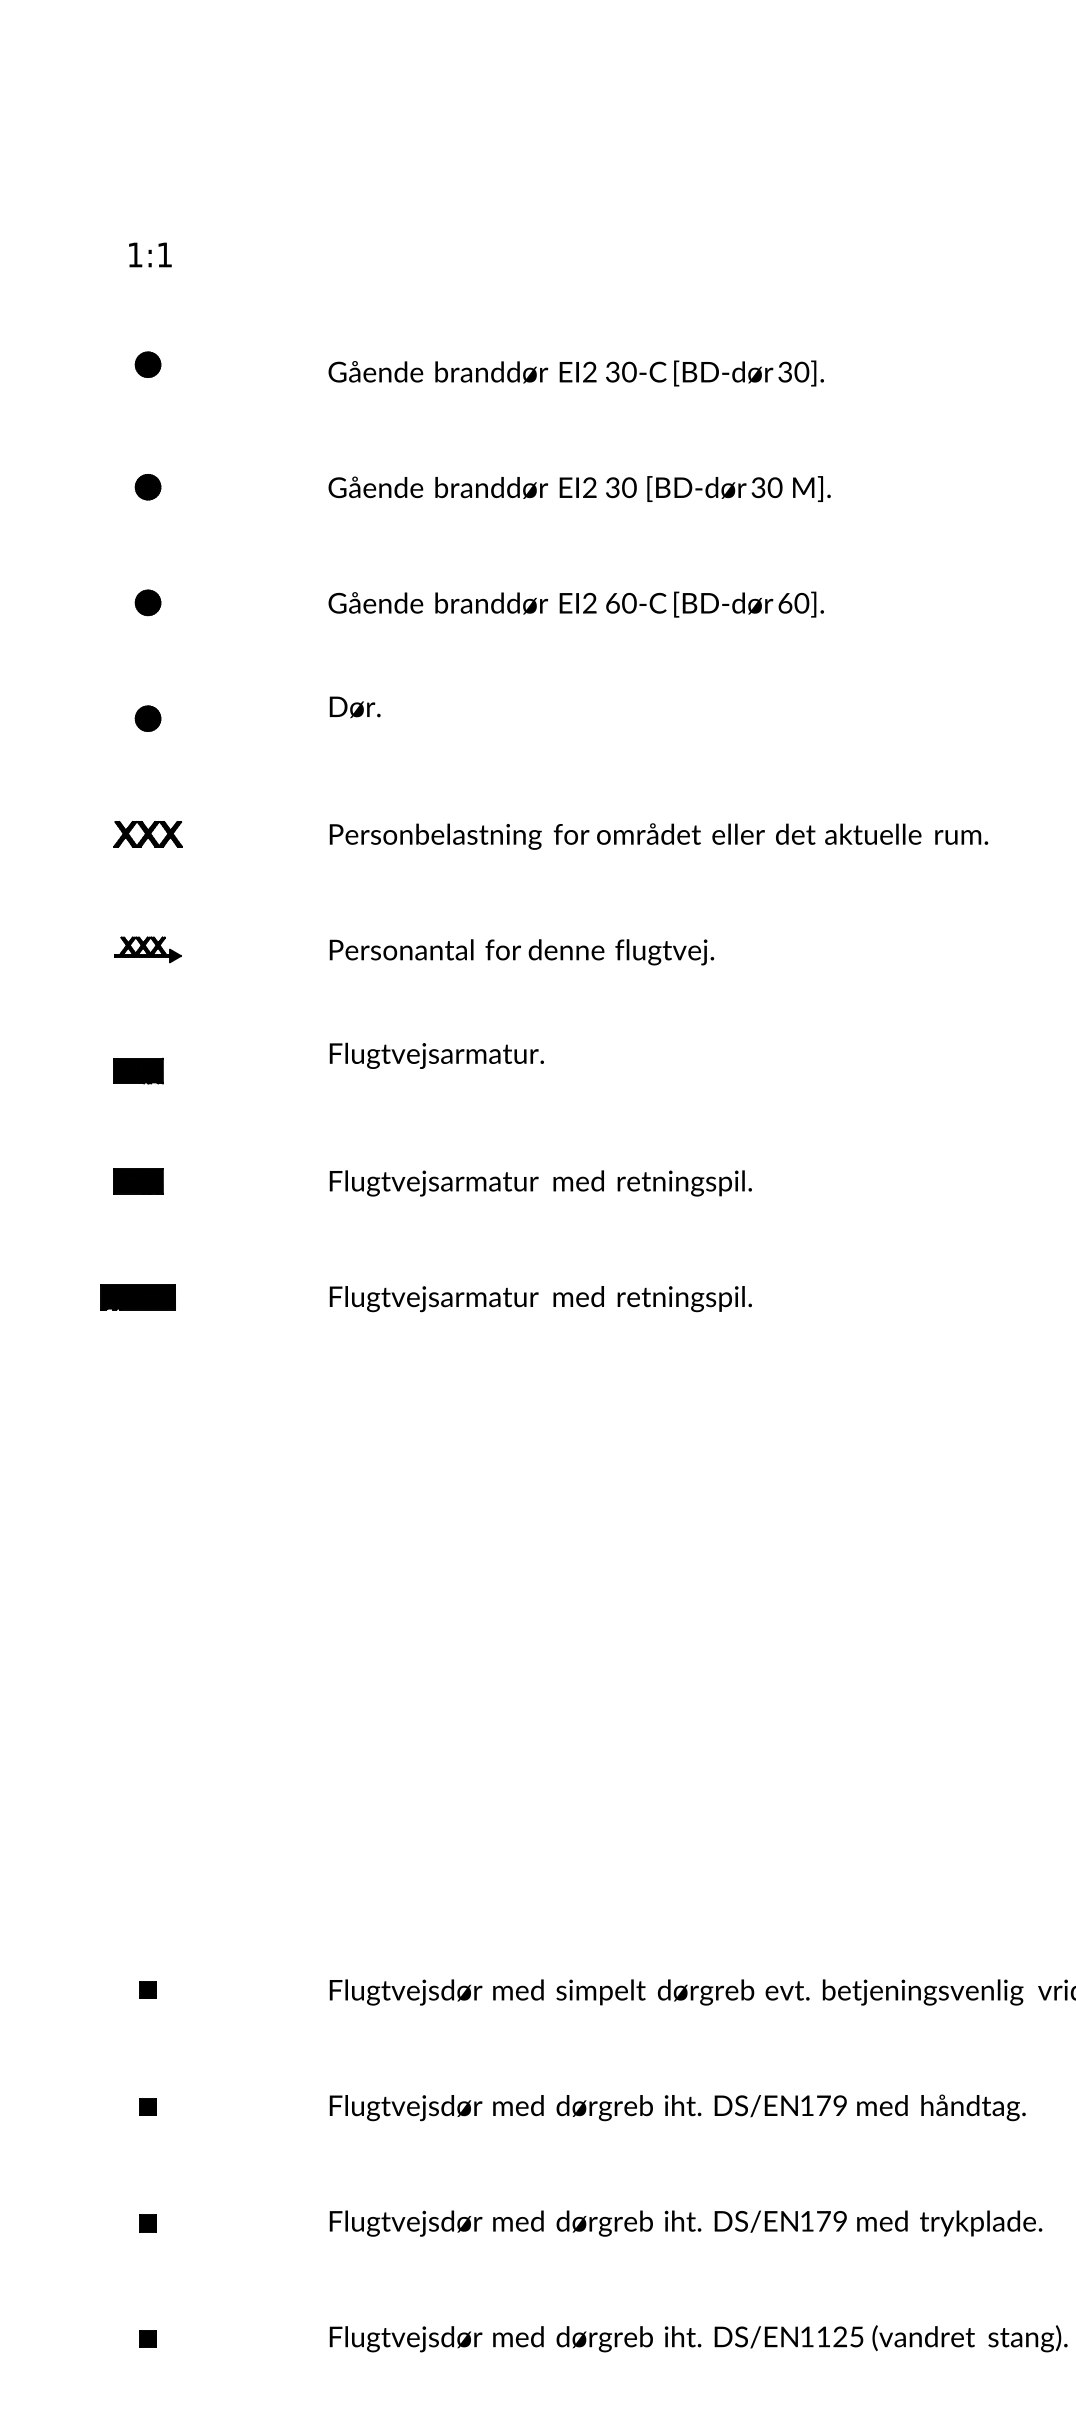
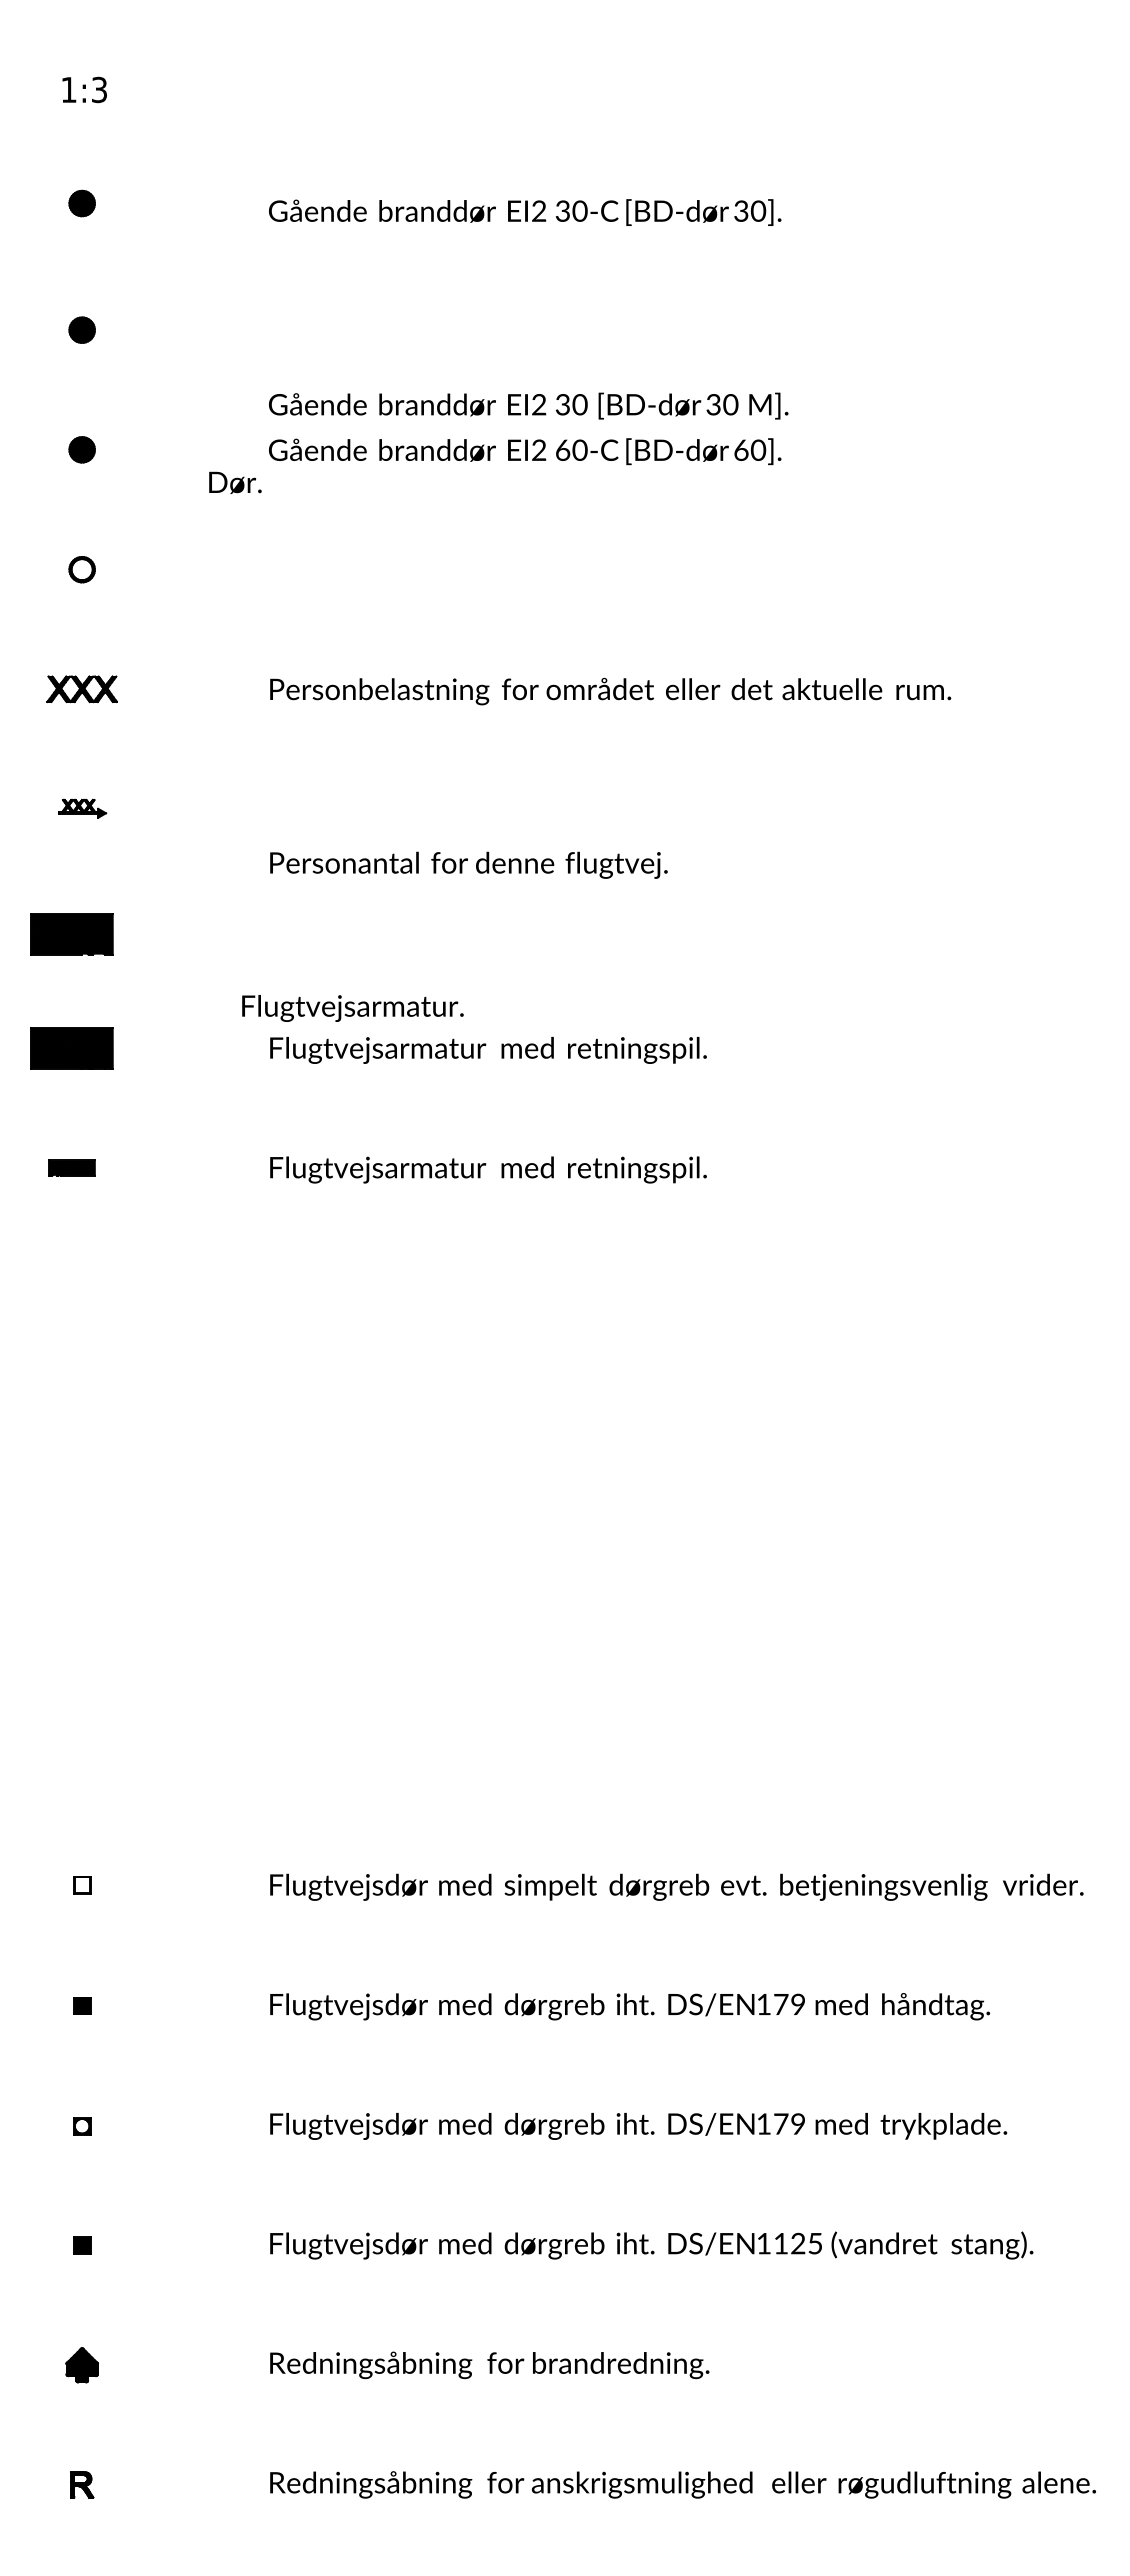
text: (164, 254) -> (99, 89), 1:1 -> 1:3
text: (579, 488) -> (528, 405), moved
text: (355, 706) -> (235, 482), moved
fill: (147, 718) -> (81, 569), removed
part: (148, 949) -> (82, 808), size x0.7
text: (521, 951) -> (468, 864), moved
text: (436, 1055) -> (352, 1008), moved
part: (137, 1070) -> (71, 933), size x1.6
part: (137, 1180) -> (71, 1047), size x1.6
part: (137, 1296) -> (71, 1167), size x0.6
fill: (147, 1989) -> (81, 1884), removed
fill: (147, 2222) -> (81, 2125), removed

